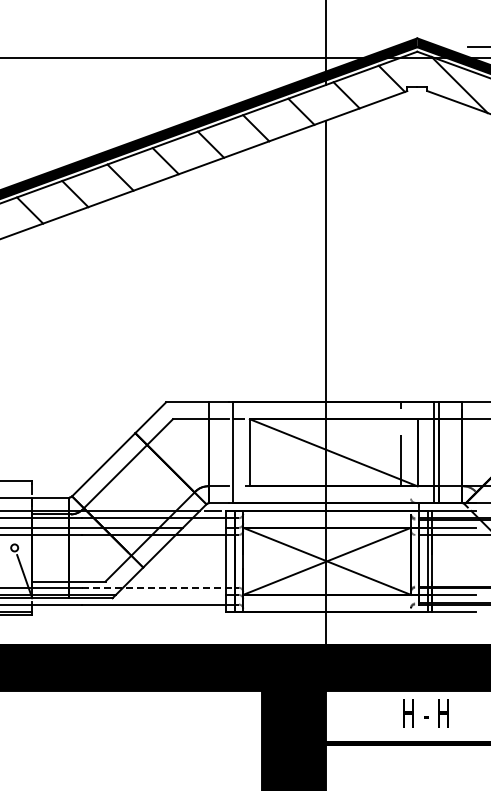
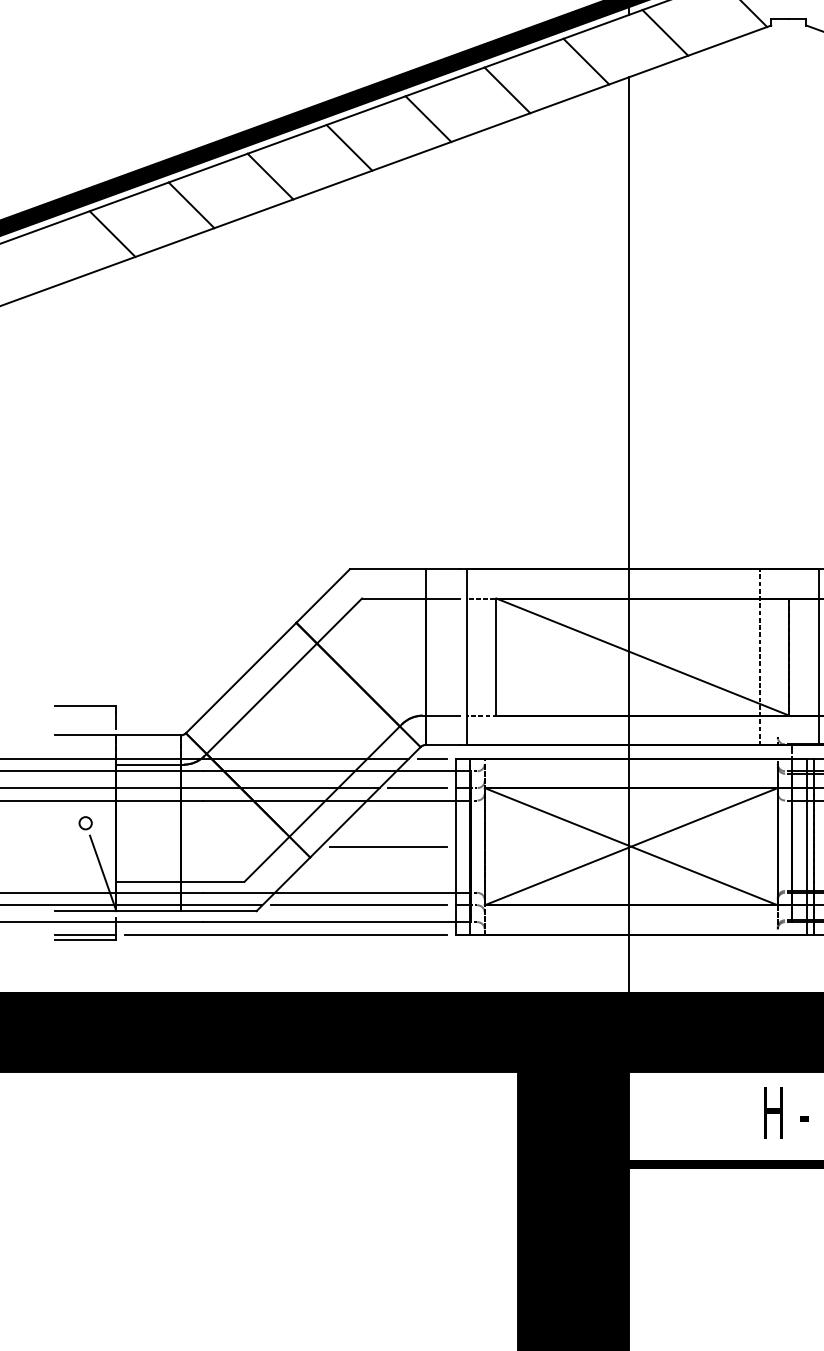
line: (204, 527) -> (417, 787), added
line: (187, 561) -> (387, 846), added
line: (158, 587) -> (336, 892), dashed -> solid
line: (170, 594) -> (357, 904), added
line: (129, 611) -> (286, 934), added

